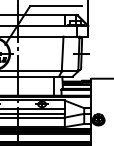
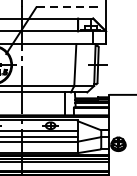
line: (55, 6) -> (66, 7), solid -> dashed

